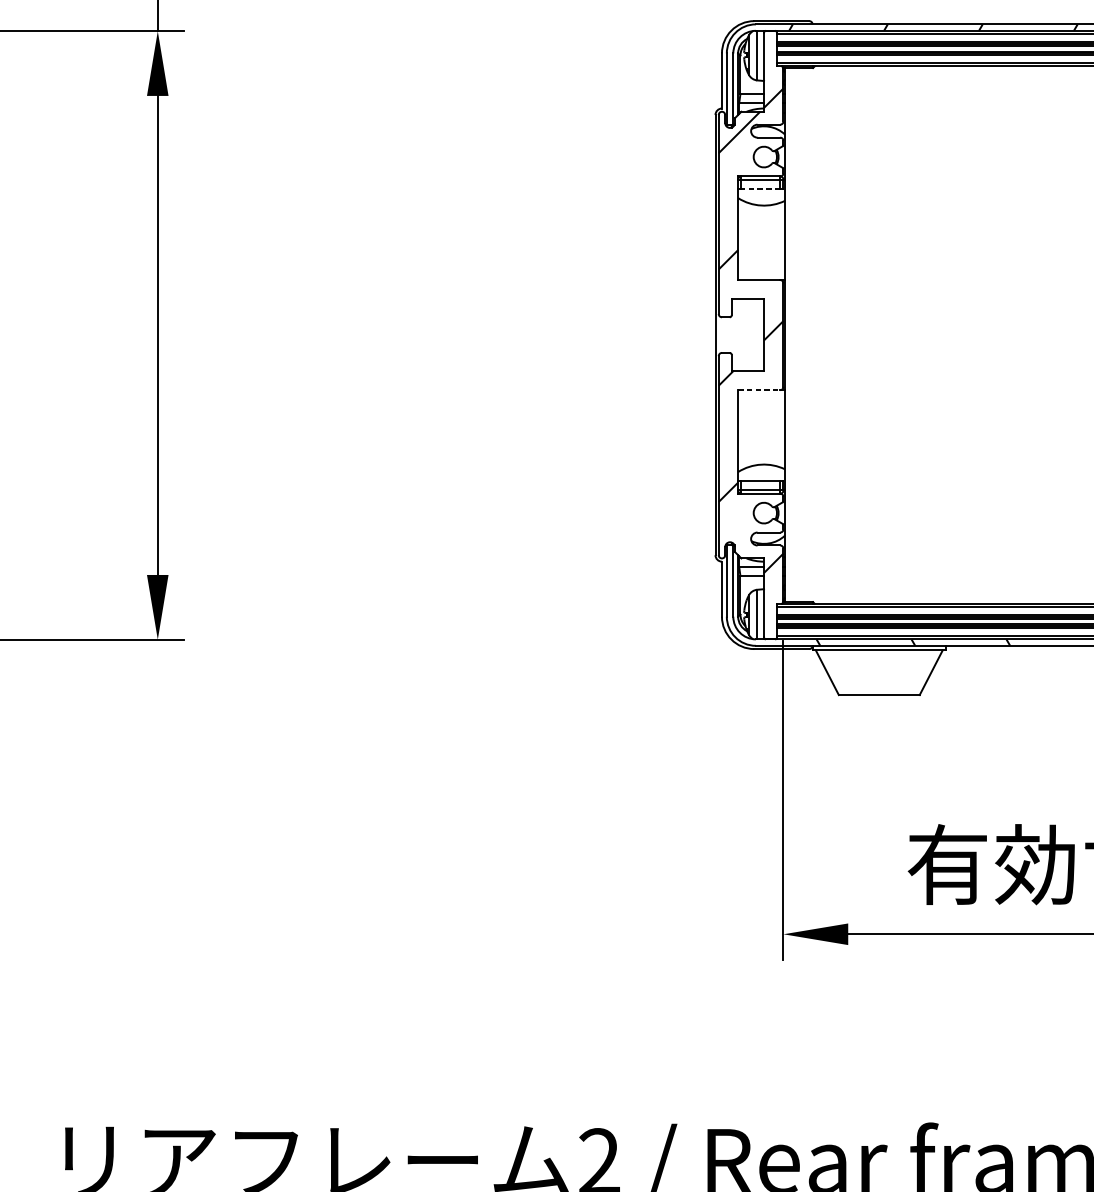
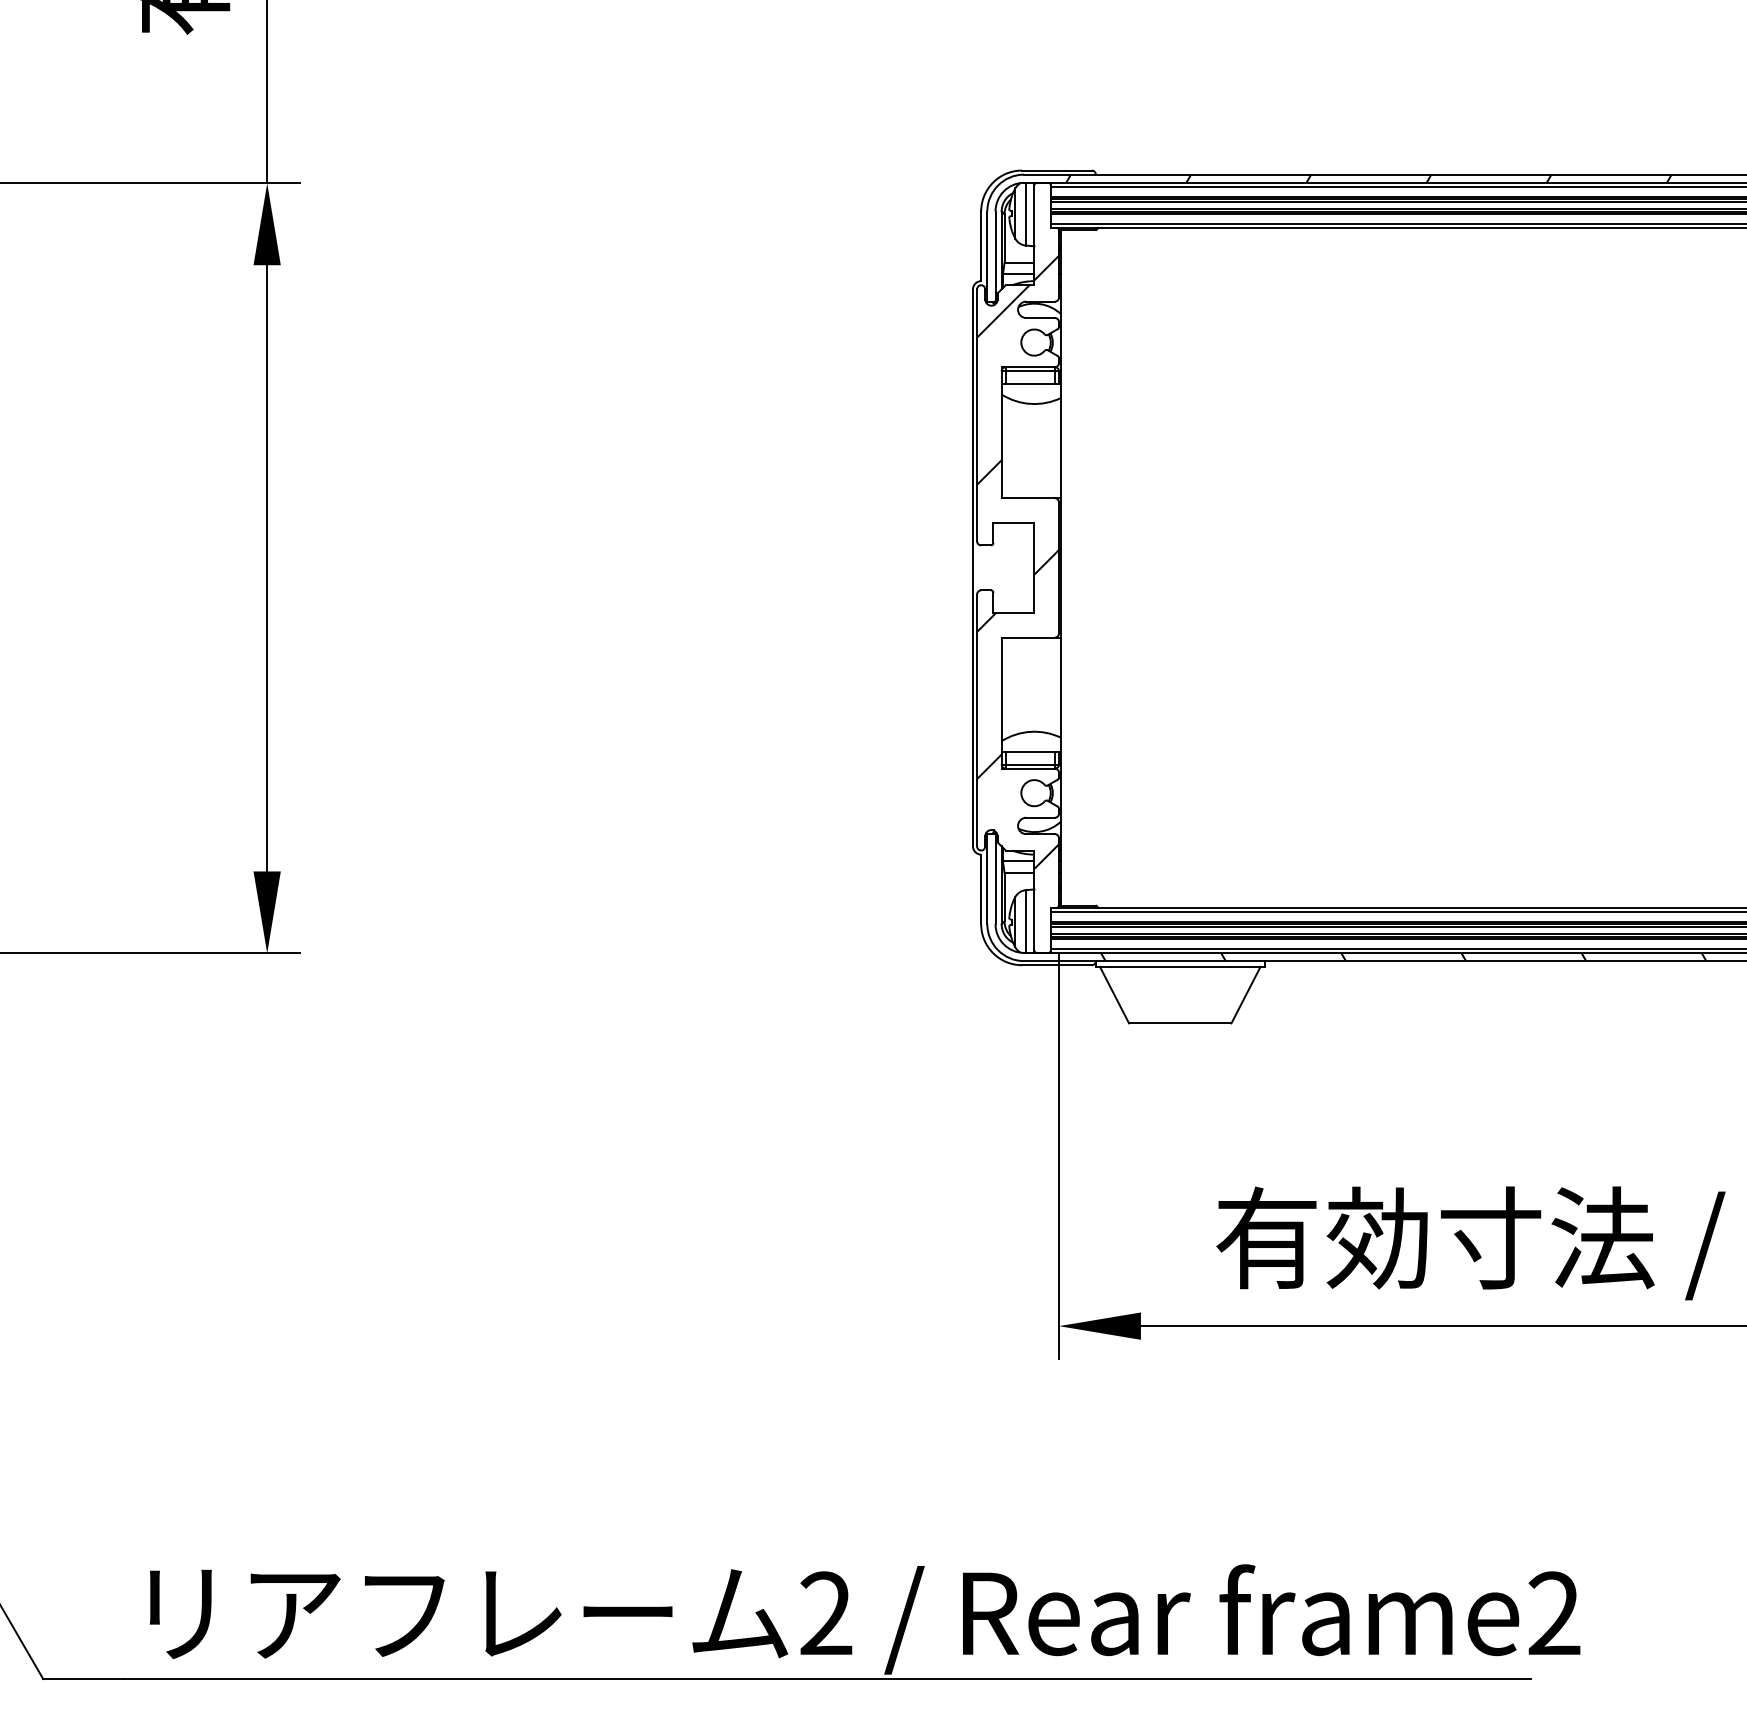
line: (760, 189) -> (1030, 383), dashed -> solid
line: (759, 390) -> (1028, 637), dashed -> solid

